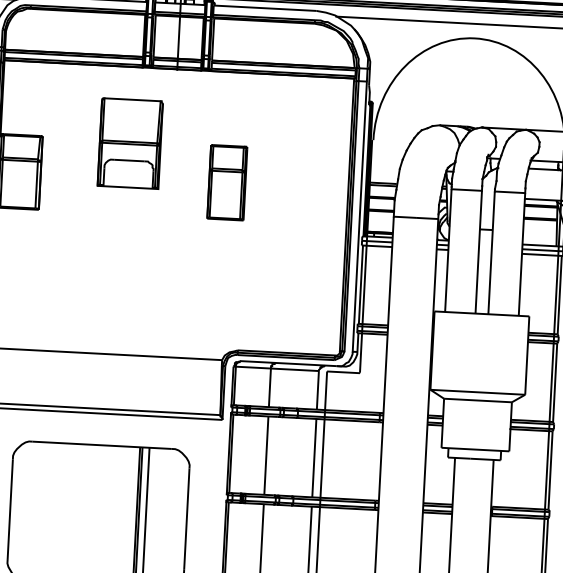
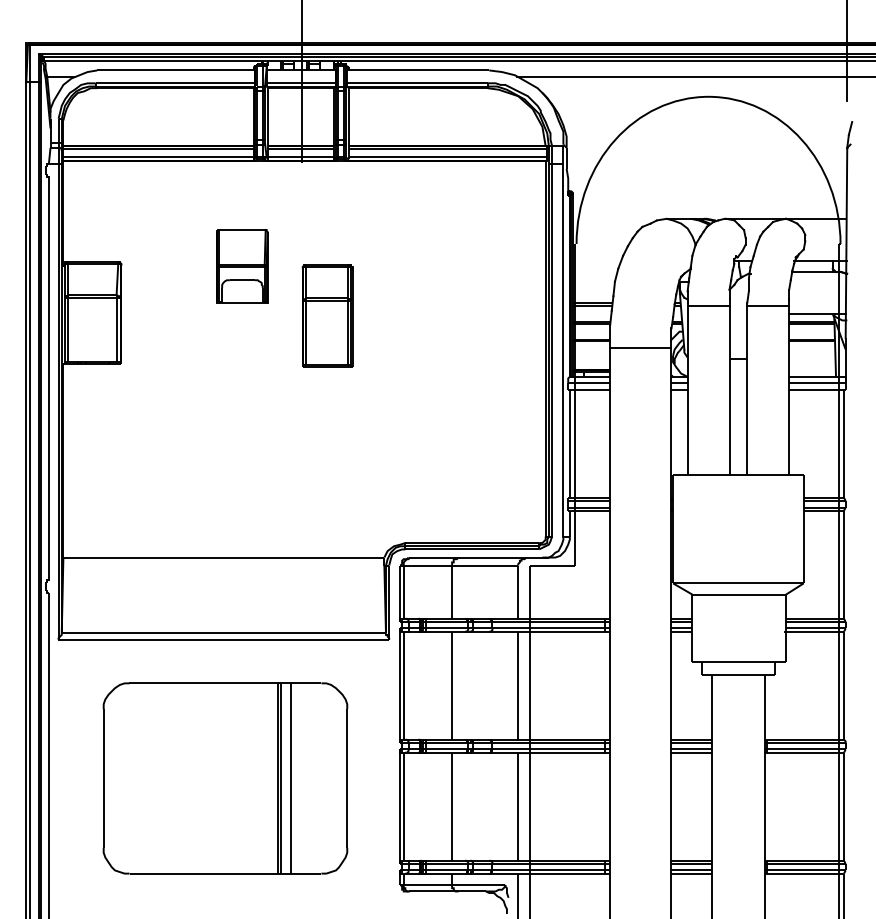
part: (130, 143) -> (242, 265), size x0.6
part: (227, 182) -> (327, 315), moved

